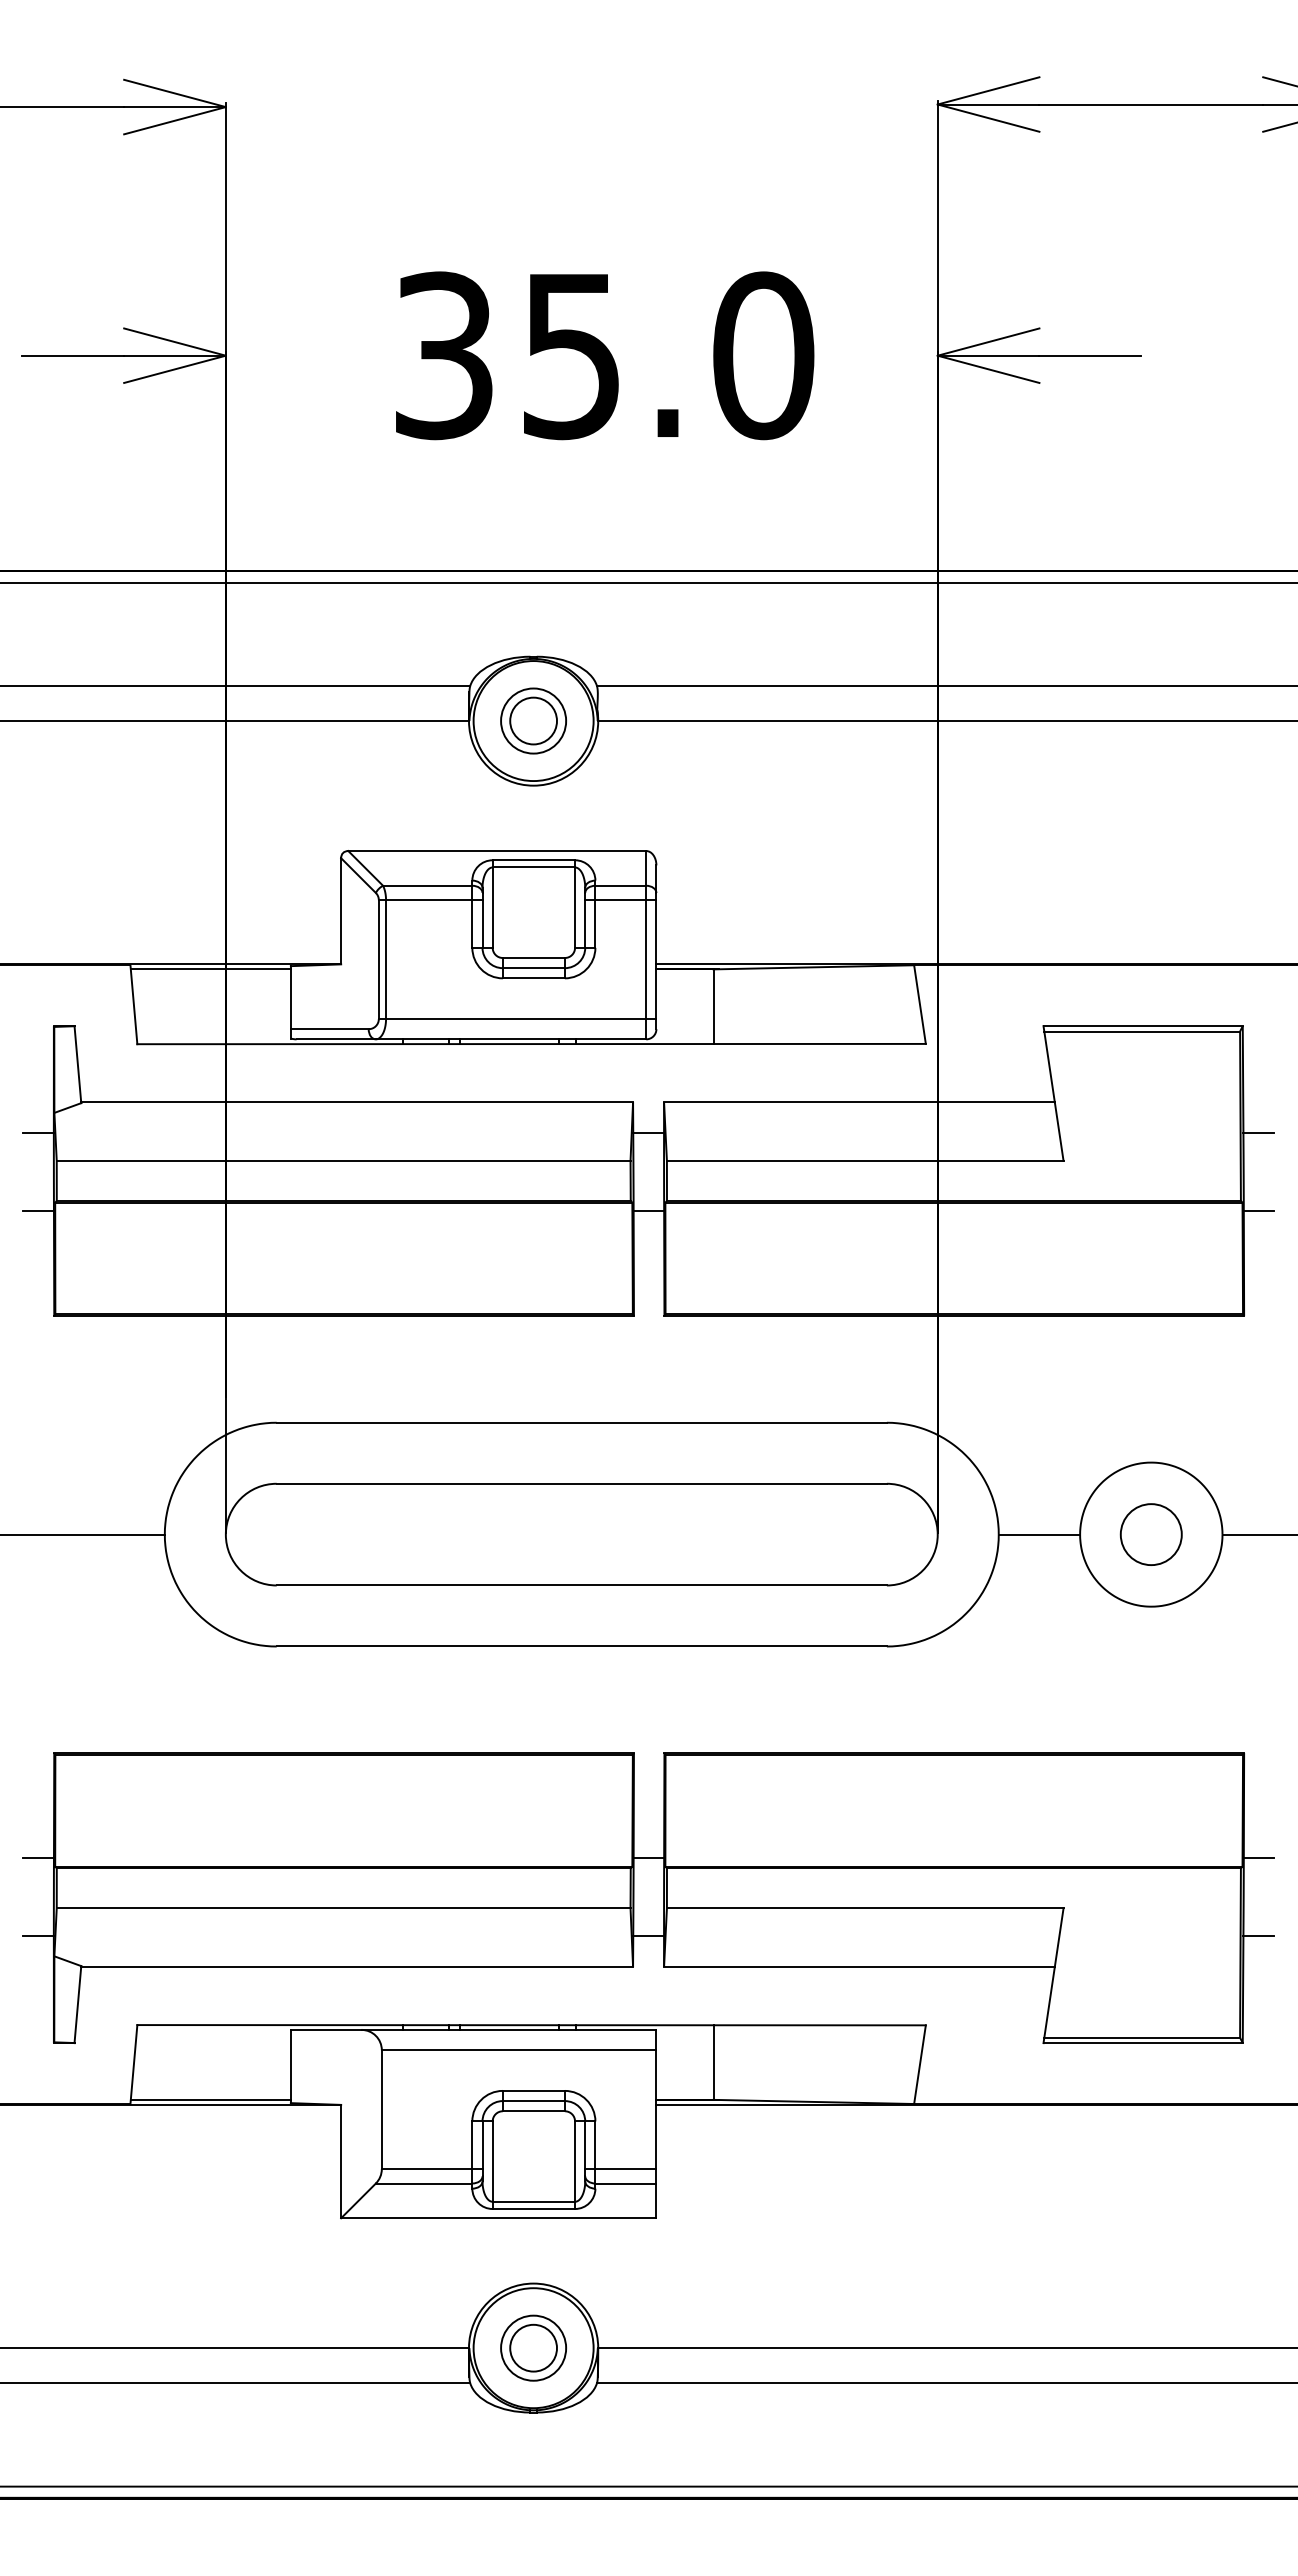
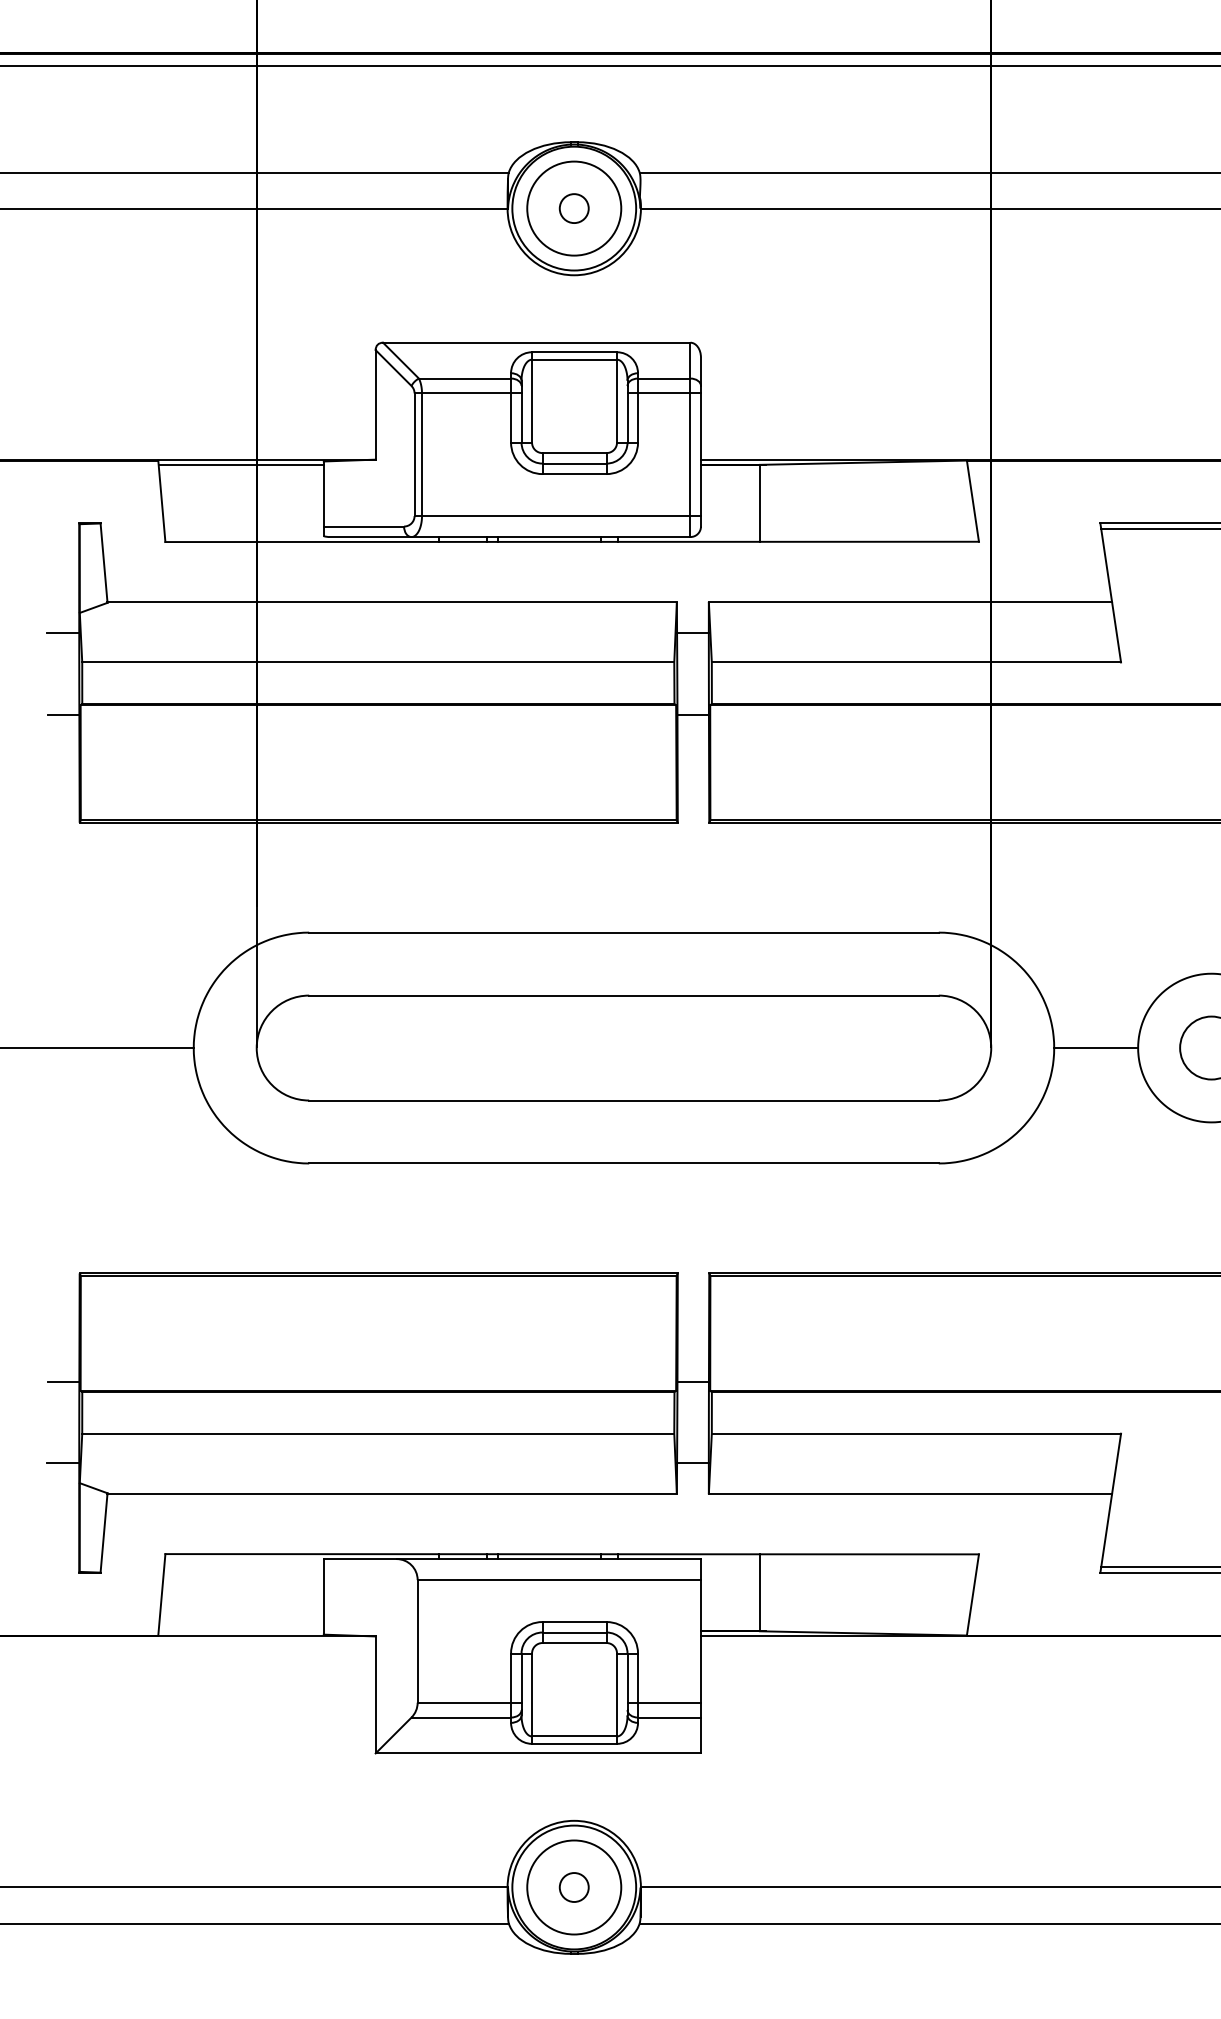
circle: (533, 720) -> (574, 208), size x0.6
circle: (533, 720) -> (574, 208), size x1.4
line: (210, 2100) -> (240, 1631), removed
circle: (533, 2347) -> (574, 1886), size x0.6
circle: (533, 2347) -> (574, 1886), size x1.4

